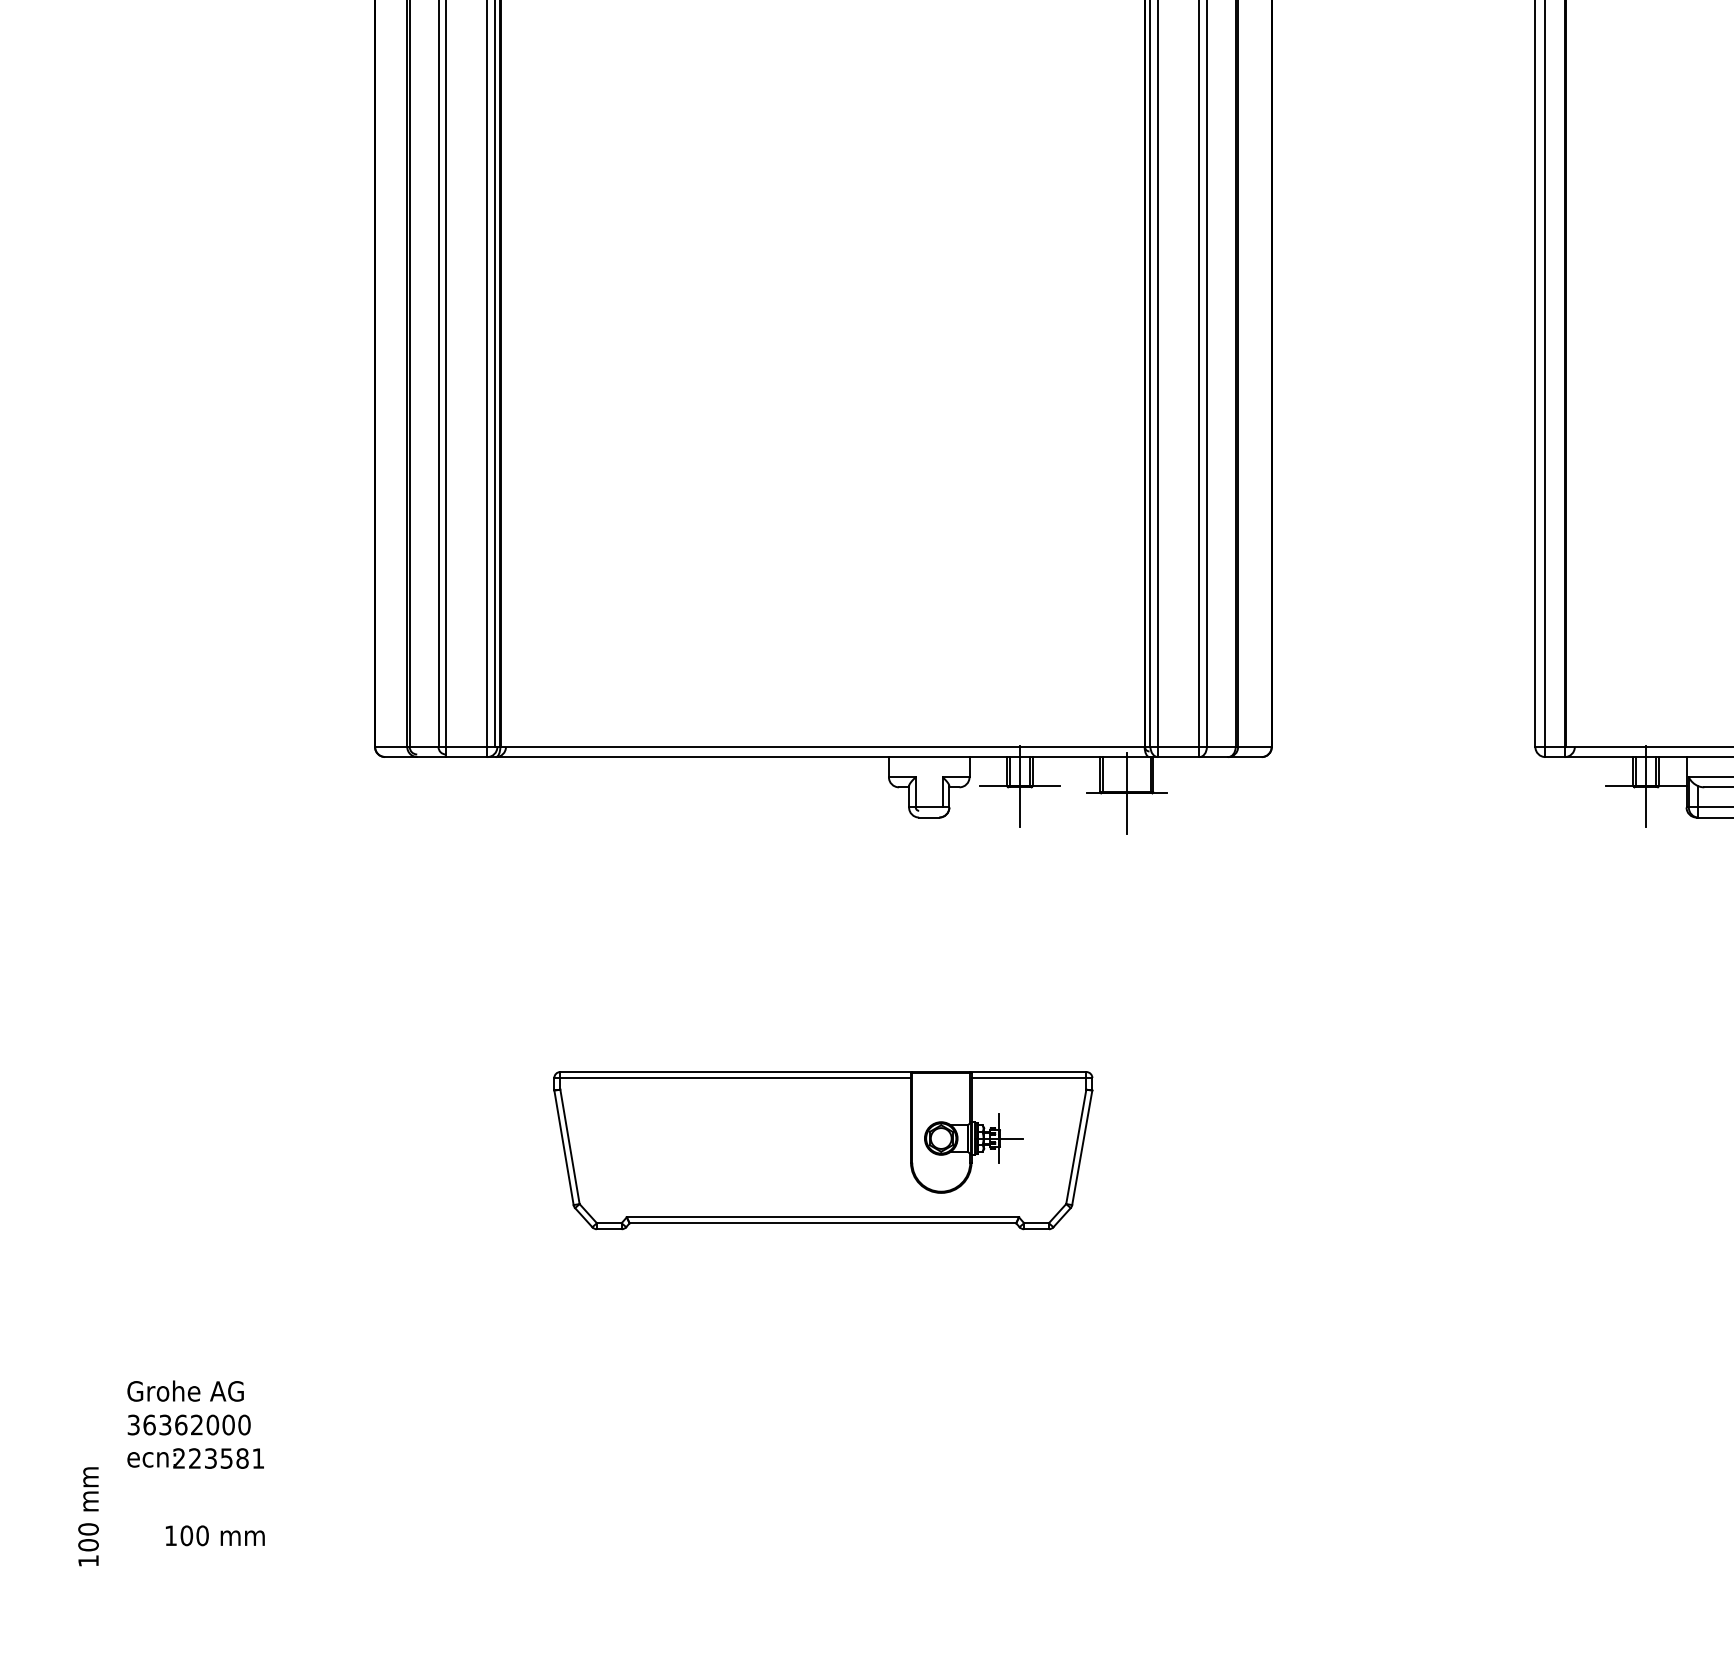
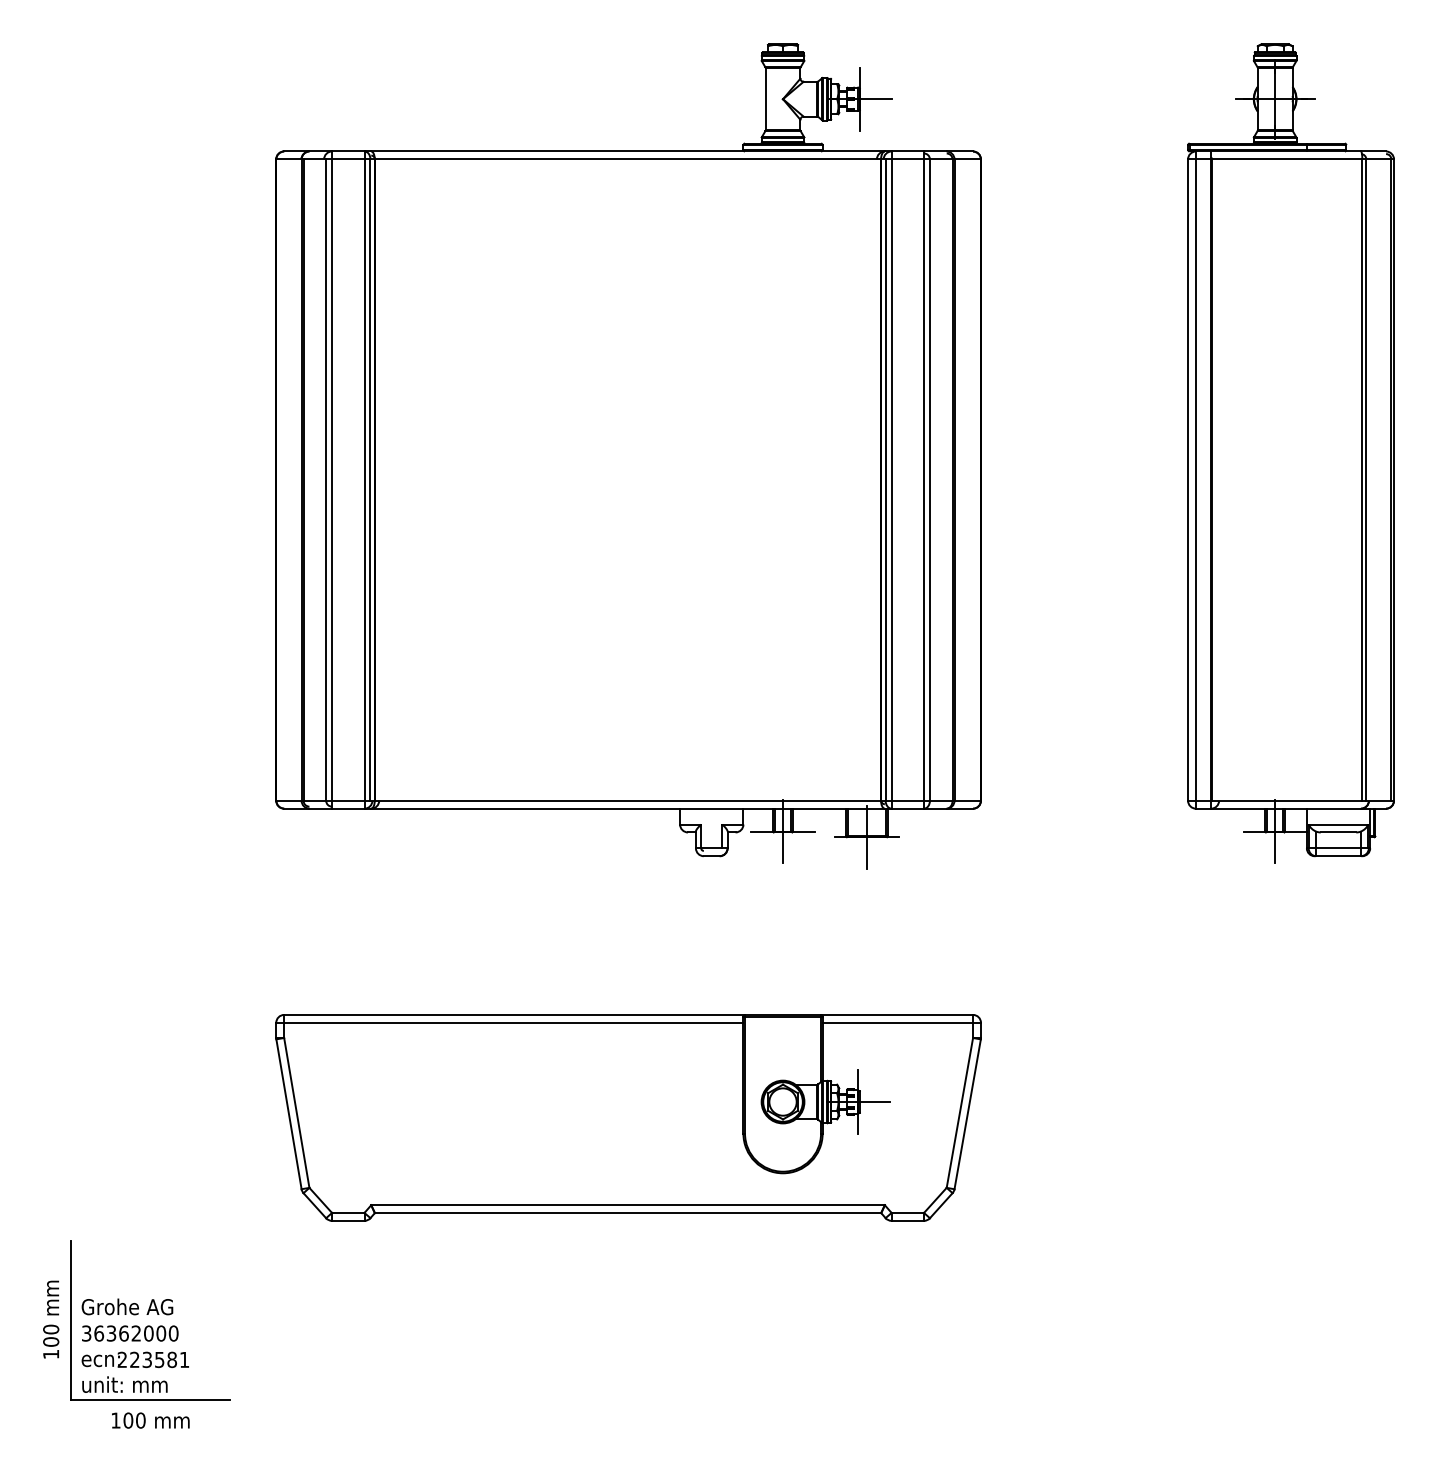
part: (823, 1150) -> (628, 1117), size x1.67
part: (208, 1484) -> (145, 1380), added
text: (88, 1516) -> (51, 1319), moved

